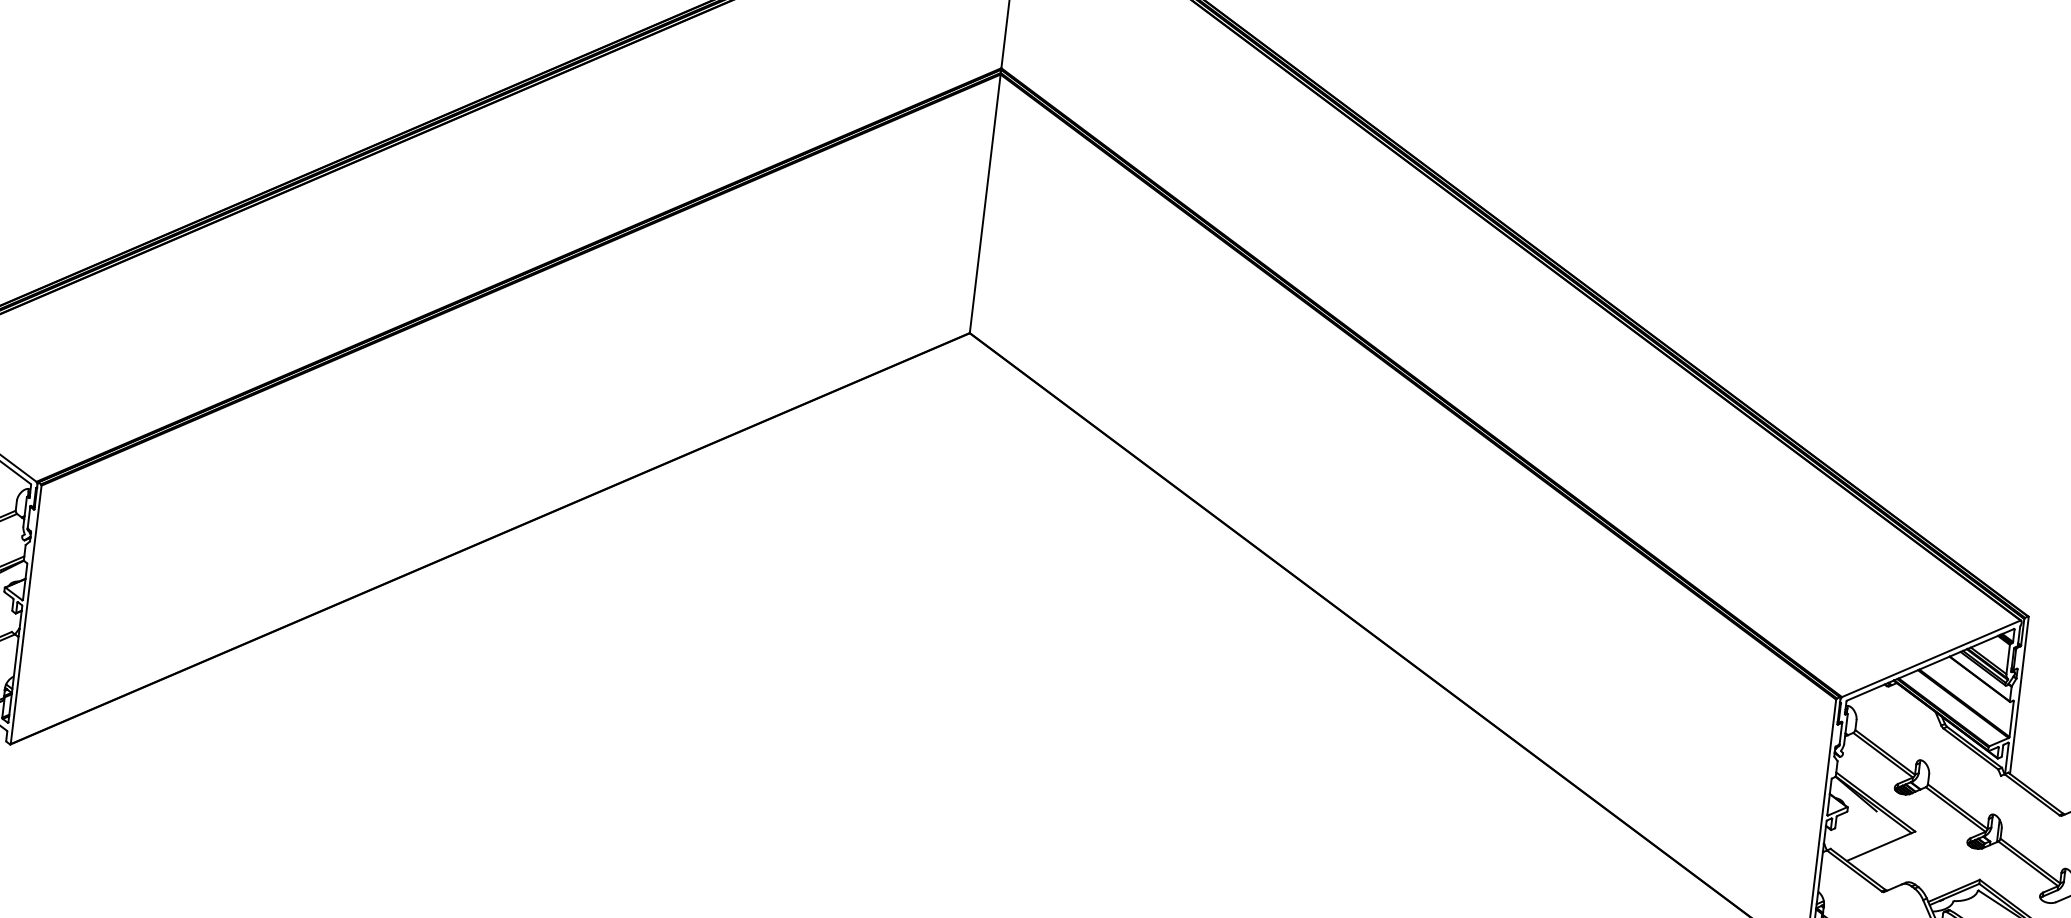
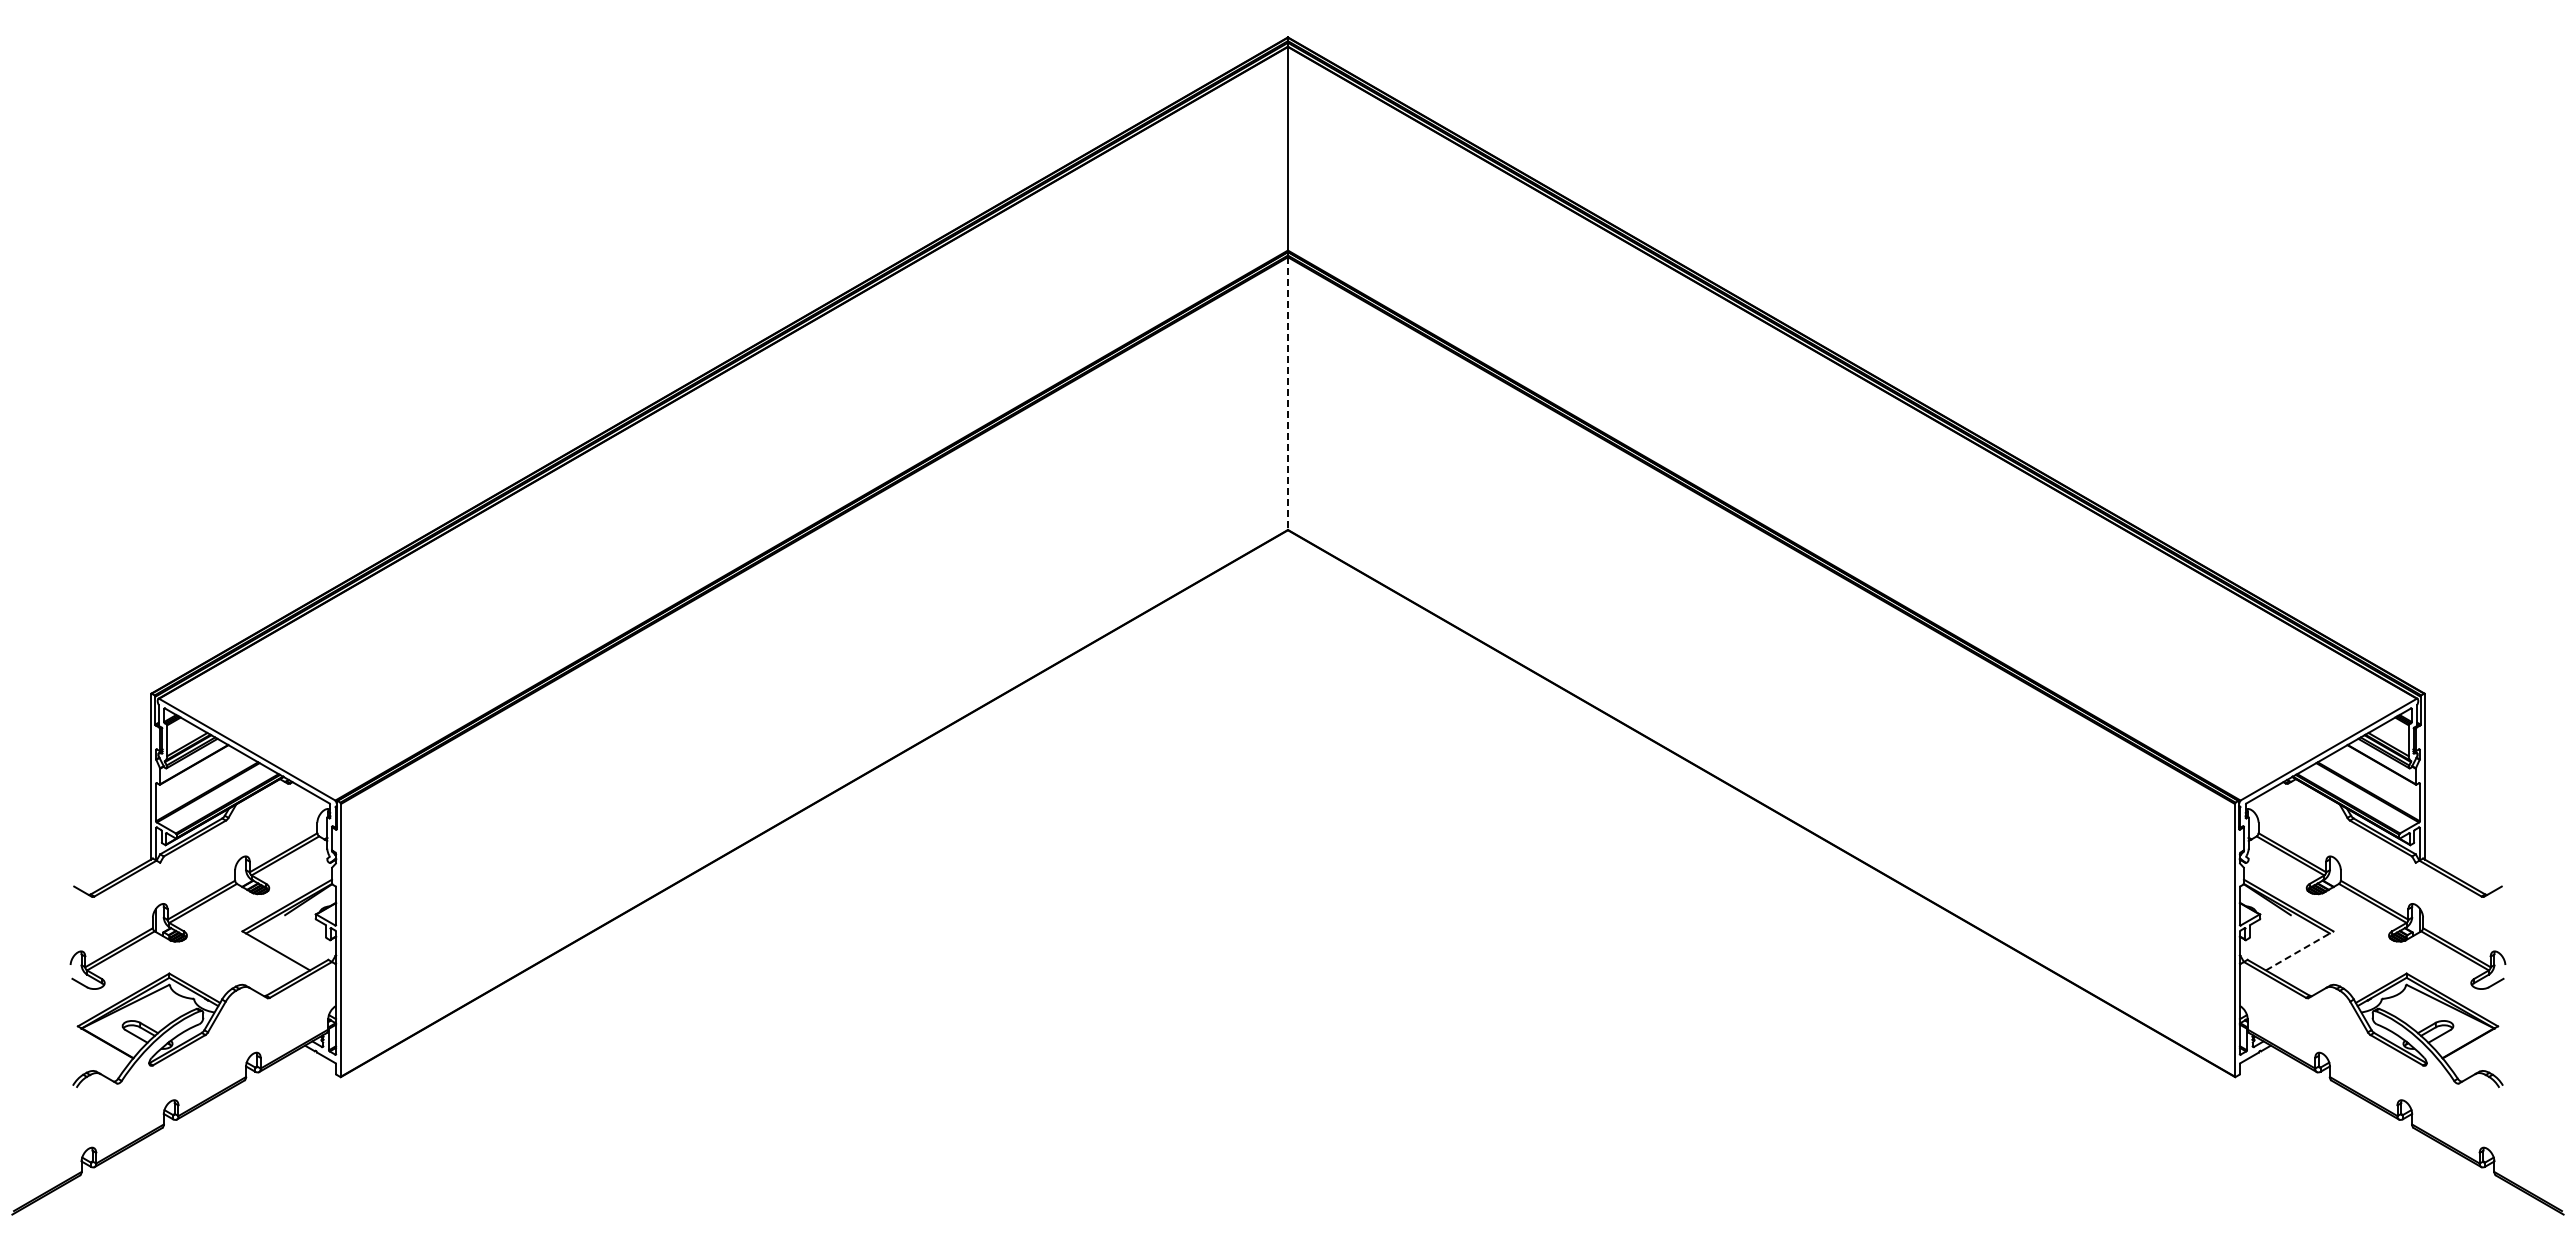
line: (984, 204) -> (1287, 394), solid -> dashed
line: (1881, 845) -> (2300, 950), solid -> dashed

